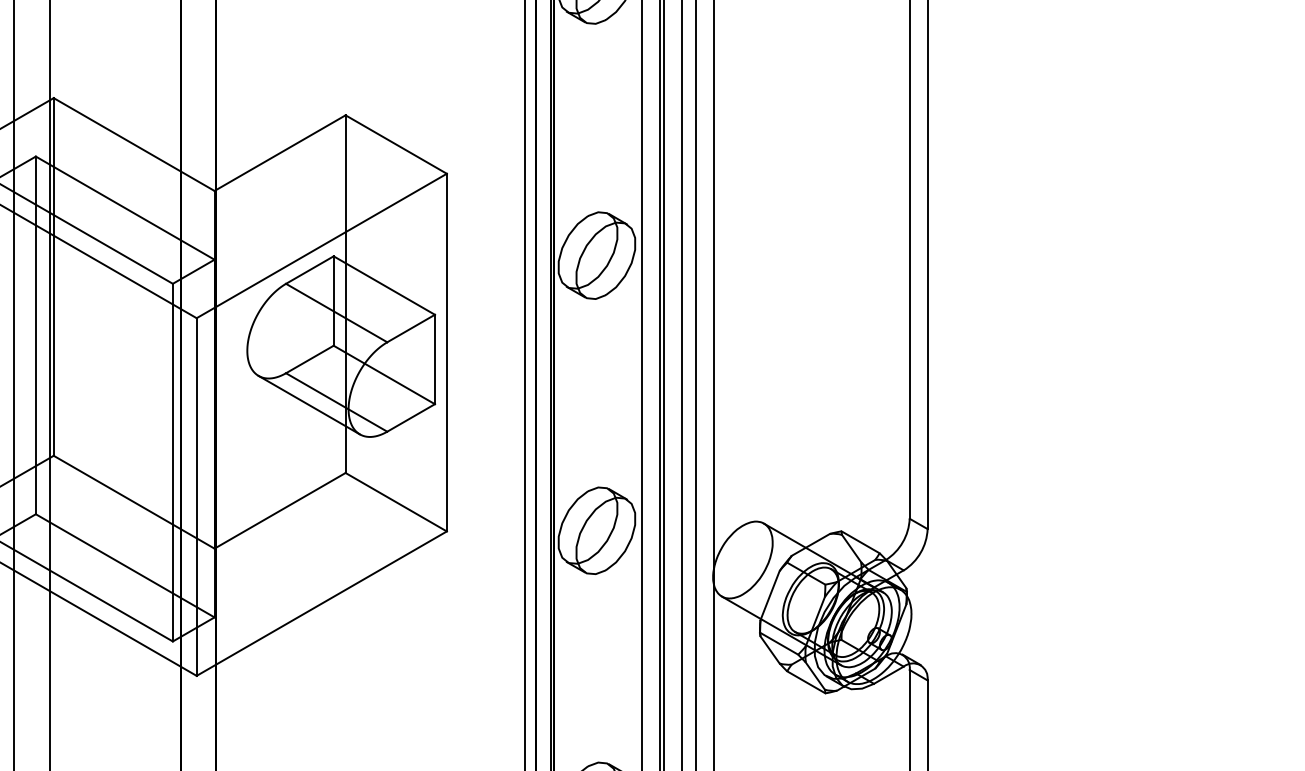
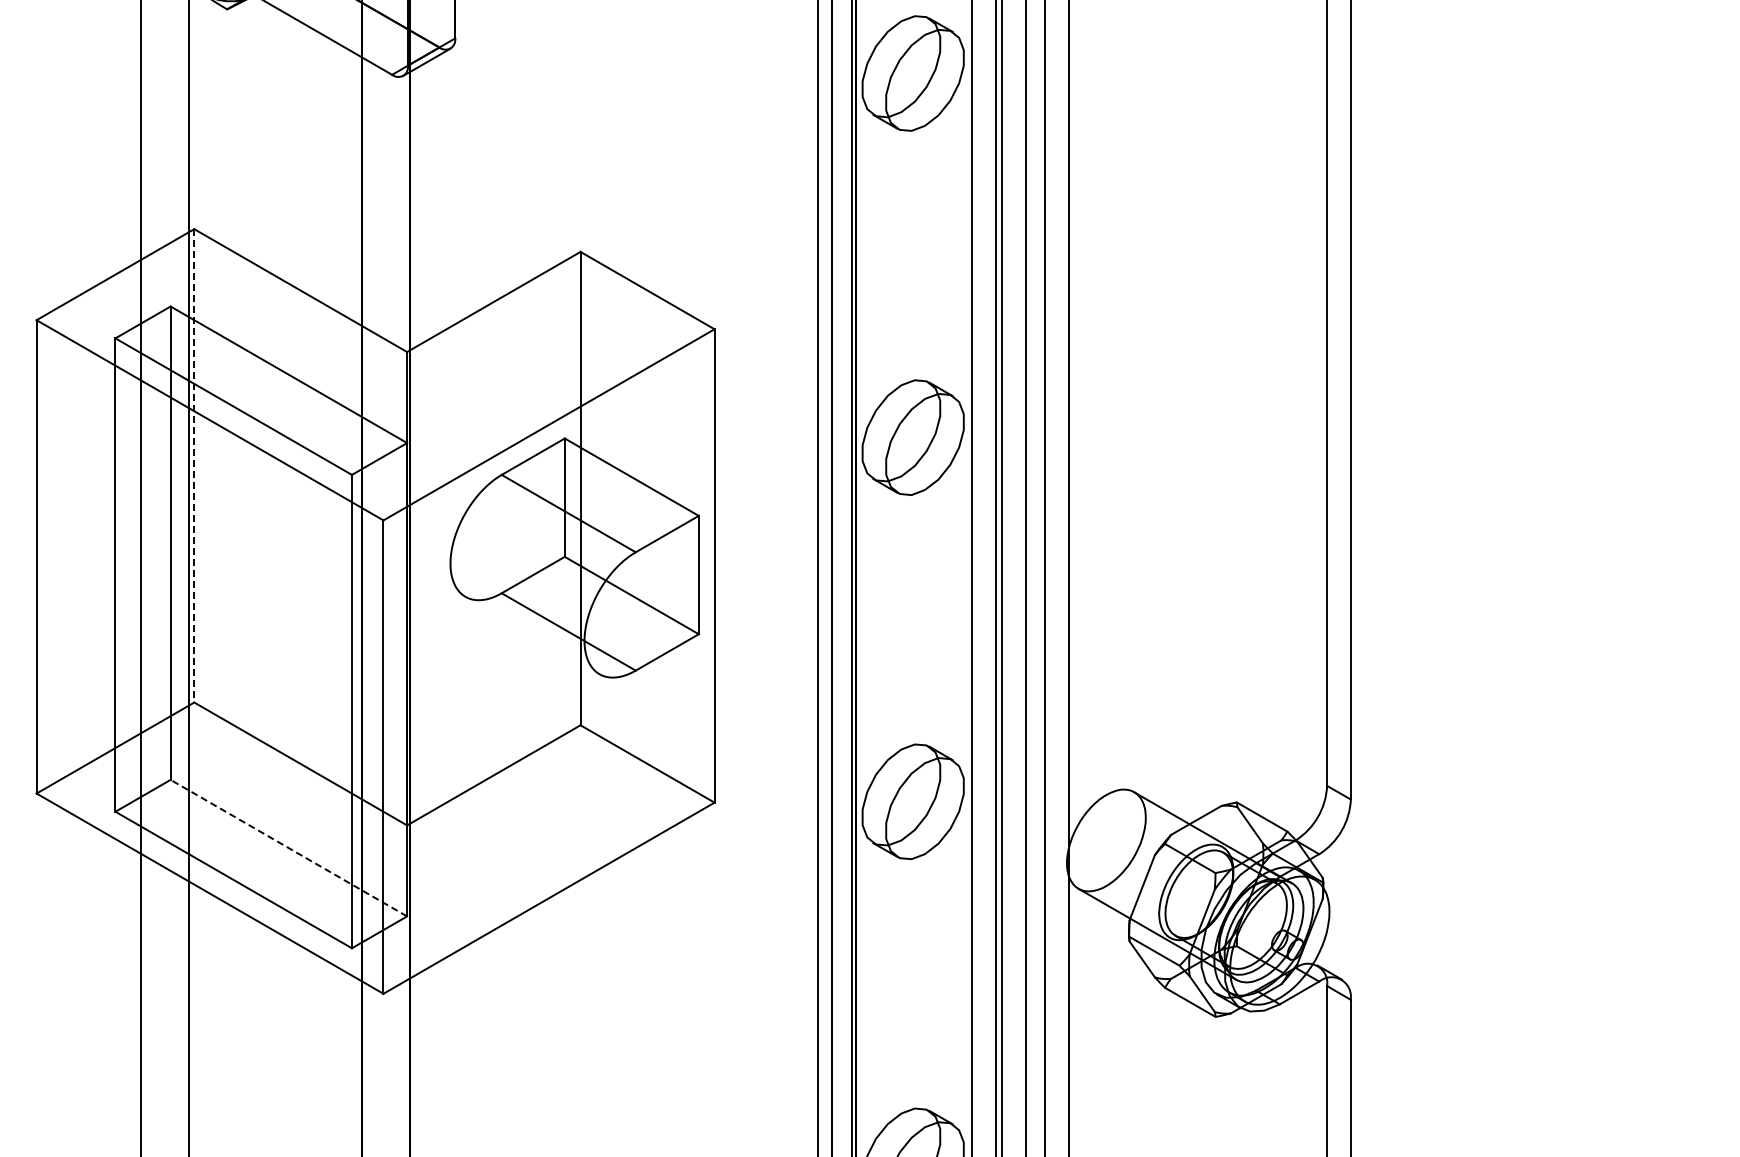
line: (53, 276) -> (194, 465), solid -> dashed
line: (309, 405) -> (532, 635), removed
line: (124, 566) -> (288, 848), solid -> dashed

